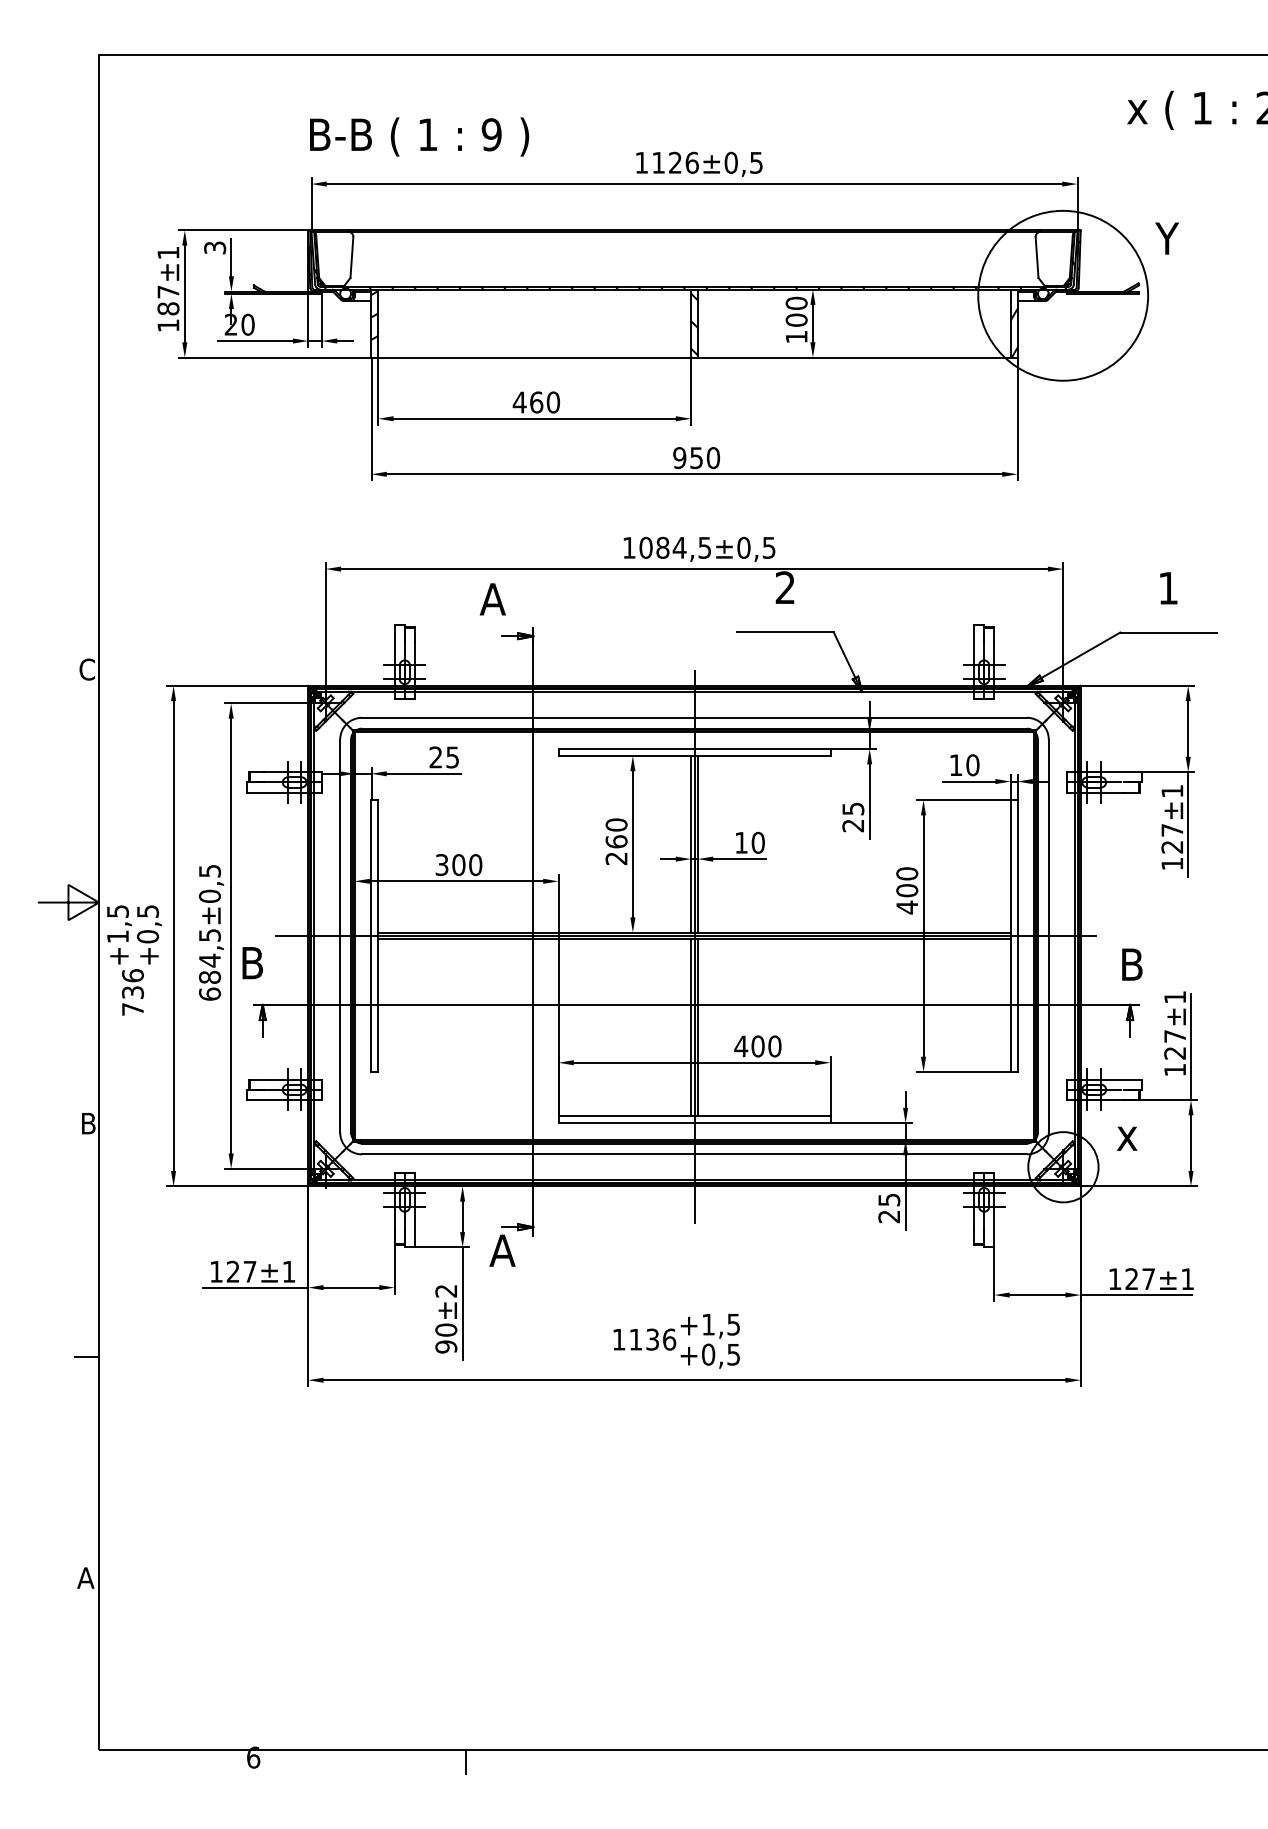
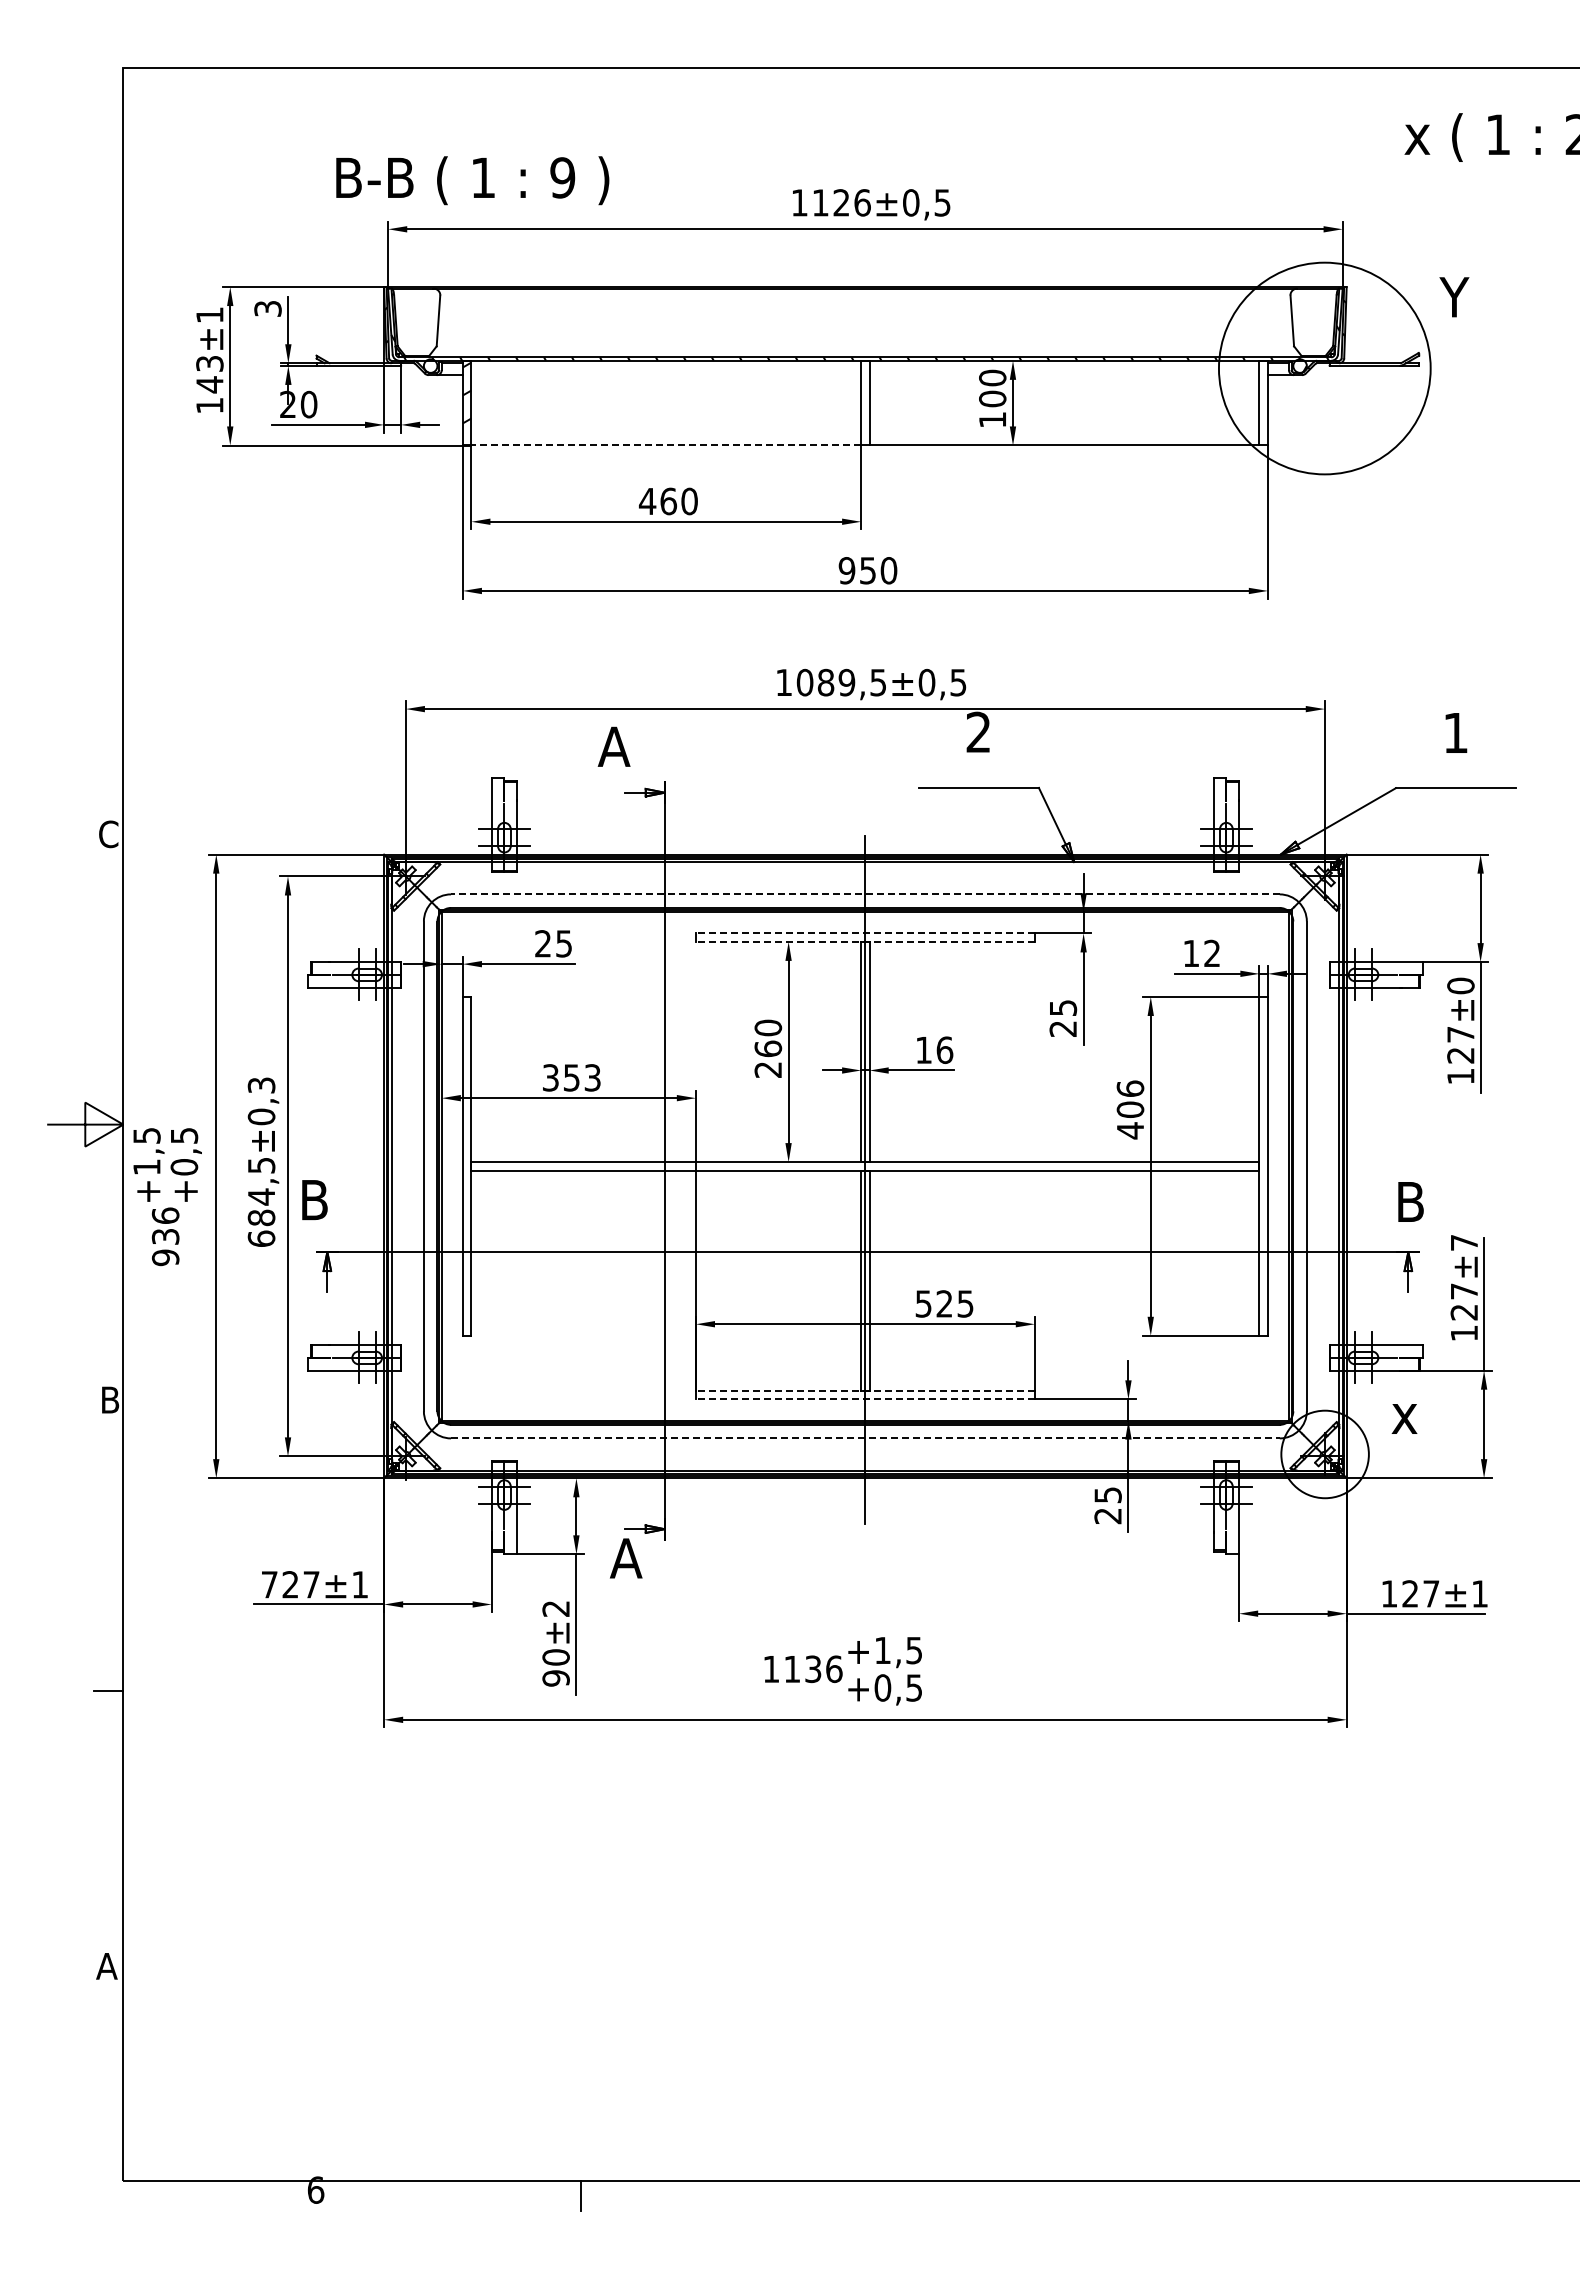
text: (419, 136) -> (472, 180), moved
text: (168, 300) -> (209, 374), 187 -> 143
hatch: (694, 323) -> (865, 403), removed
hatch: (1013, 332) -> (1263, 414), removed
line: (534, 357) -> (666, 445), solid -> dashed
text: (679, 547) -> (846, 682), 1084,5 -> 1089,5
line: (693, 717) -> (864, 894), solid -> dashed
line: (693, 749) -> (864, 933), solid -> dashed
line: (693, 755) -> (864, 941), solid -> dashed
text: (973, 765) -> (1212, 953), 10 -> 12
text: (1172, 790) -> (1460, 985), ±1 -> ±0
text: (757, 842) -> (944, 1049), 10 -> 16
text: (466, 864) -> (581, 1077), 300 -> 353
text: (209, 870) -> (260, 1084), ±0,5 -> ±0,3
text: (906, 873) -> (1129, 1088), 400 -> 406
line: (685, 936) -> (854, 1166), removed
text: (1175, 997) -> (1464, 1242), ±1 -> ±7
text: (132, 1009) -> (165, 1257), 736 -> 936
text: (757, 1046) -> (943, 1303), 400 -> 525
line: (693, 1115) -> (864, 1390), solid -> dashed
line: (693, 1123) -> (864, 1399), solid -> dashed
line: (694, 1154) -> (865, 1438), solid -> dashed
text: (216, 1271) -> (269, 1584), 127 -> 727

